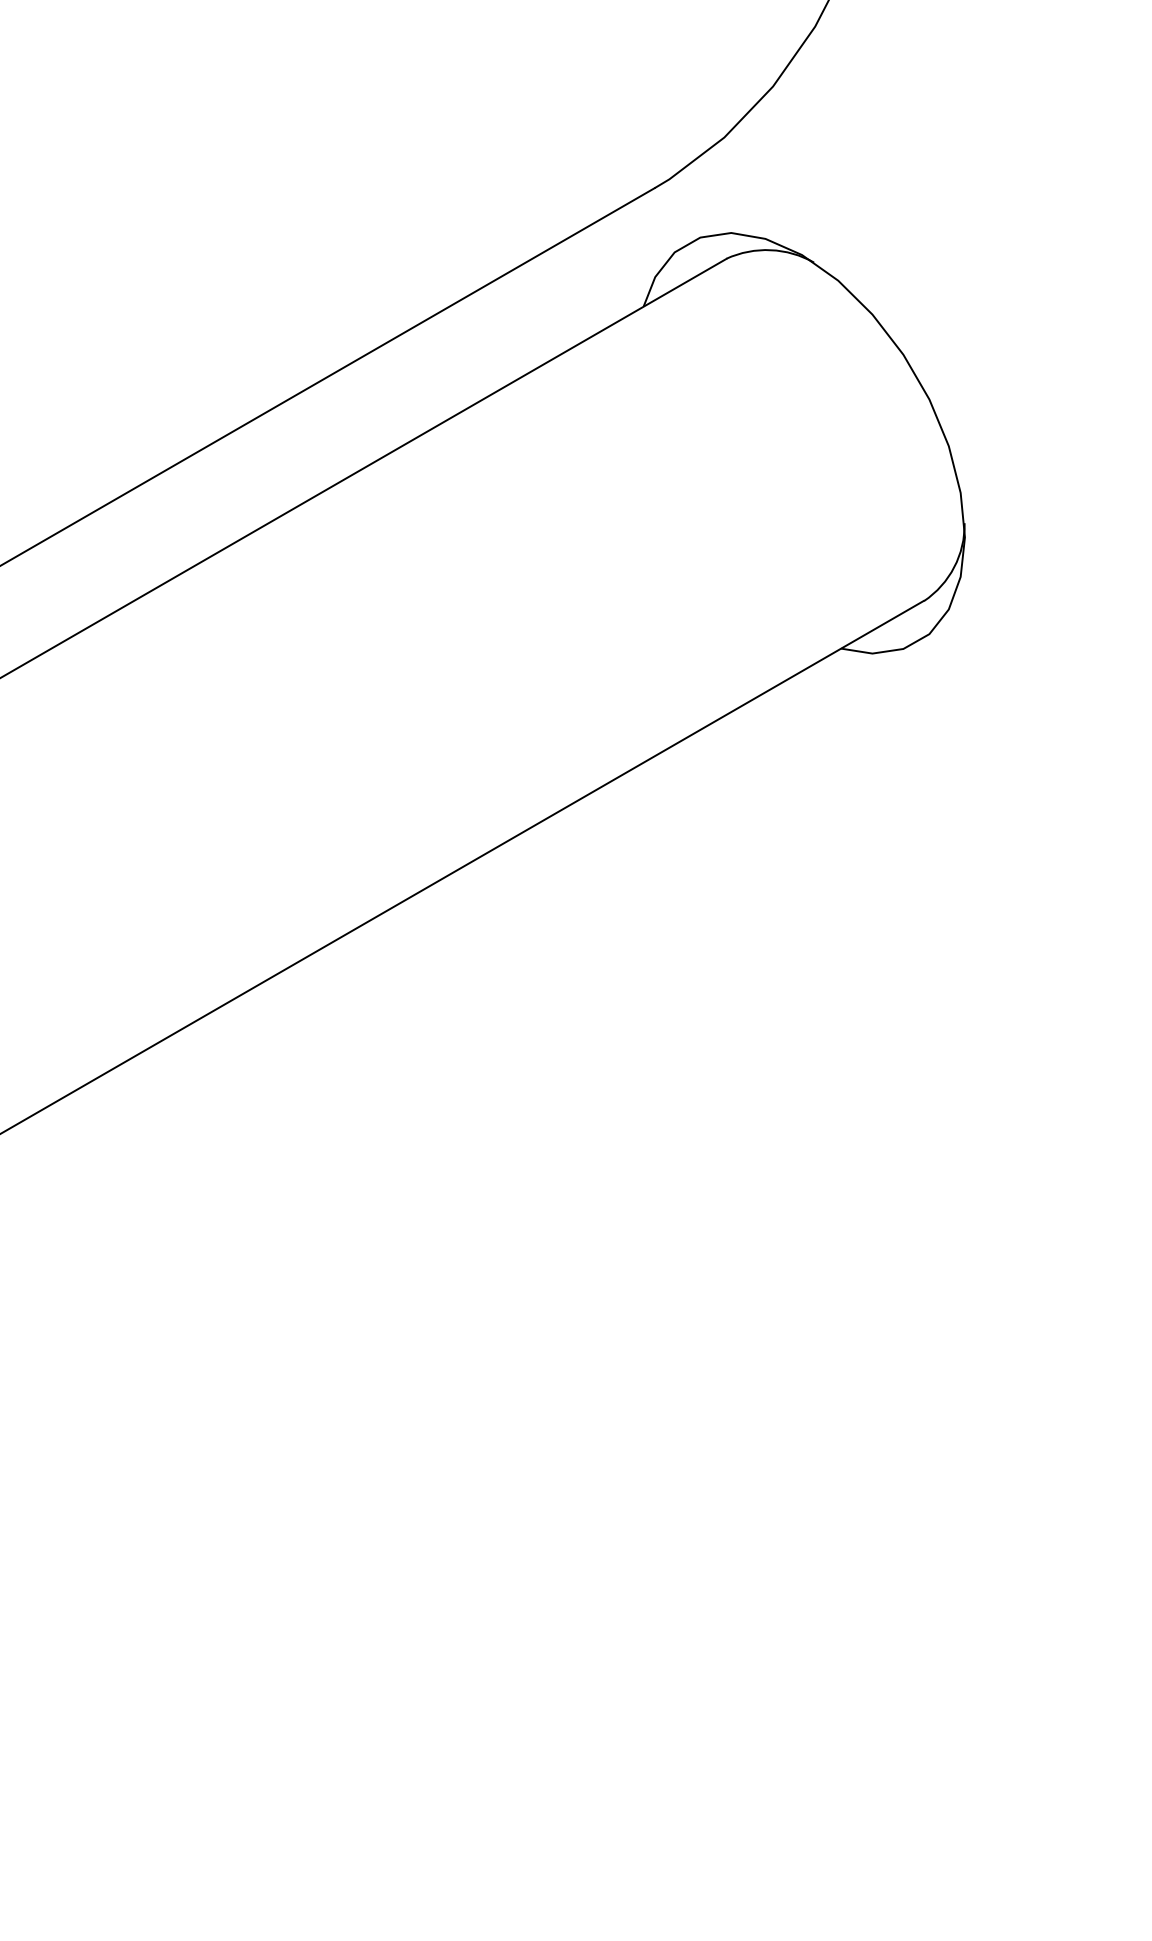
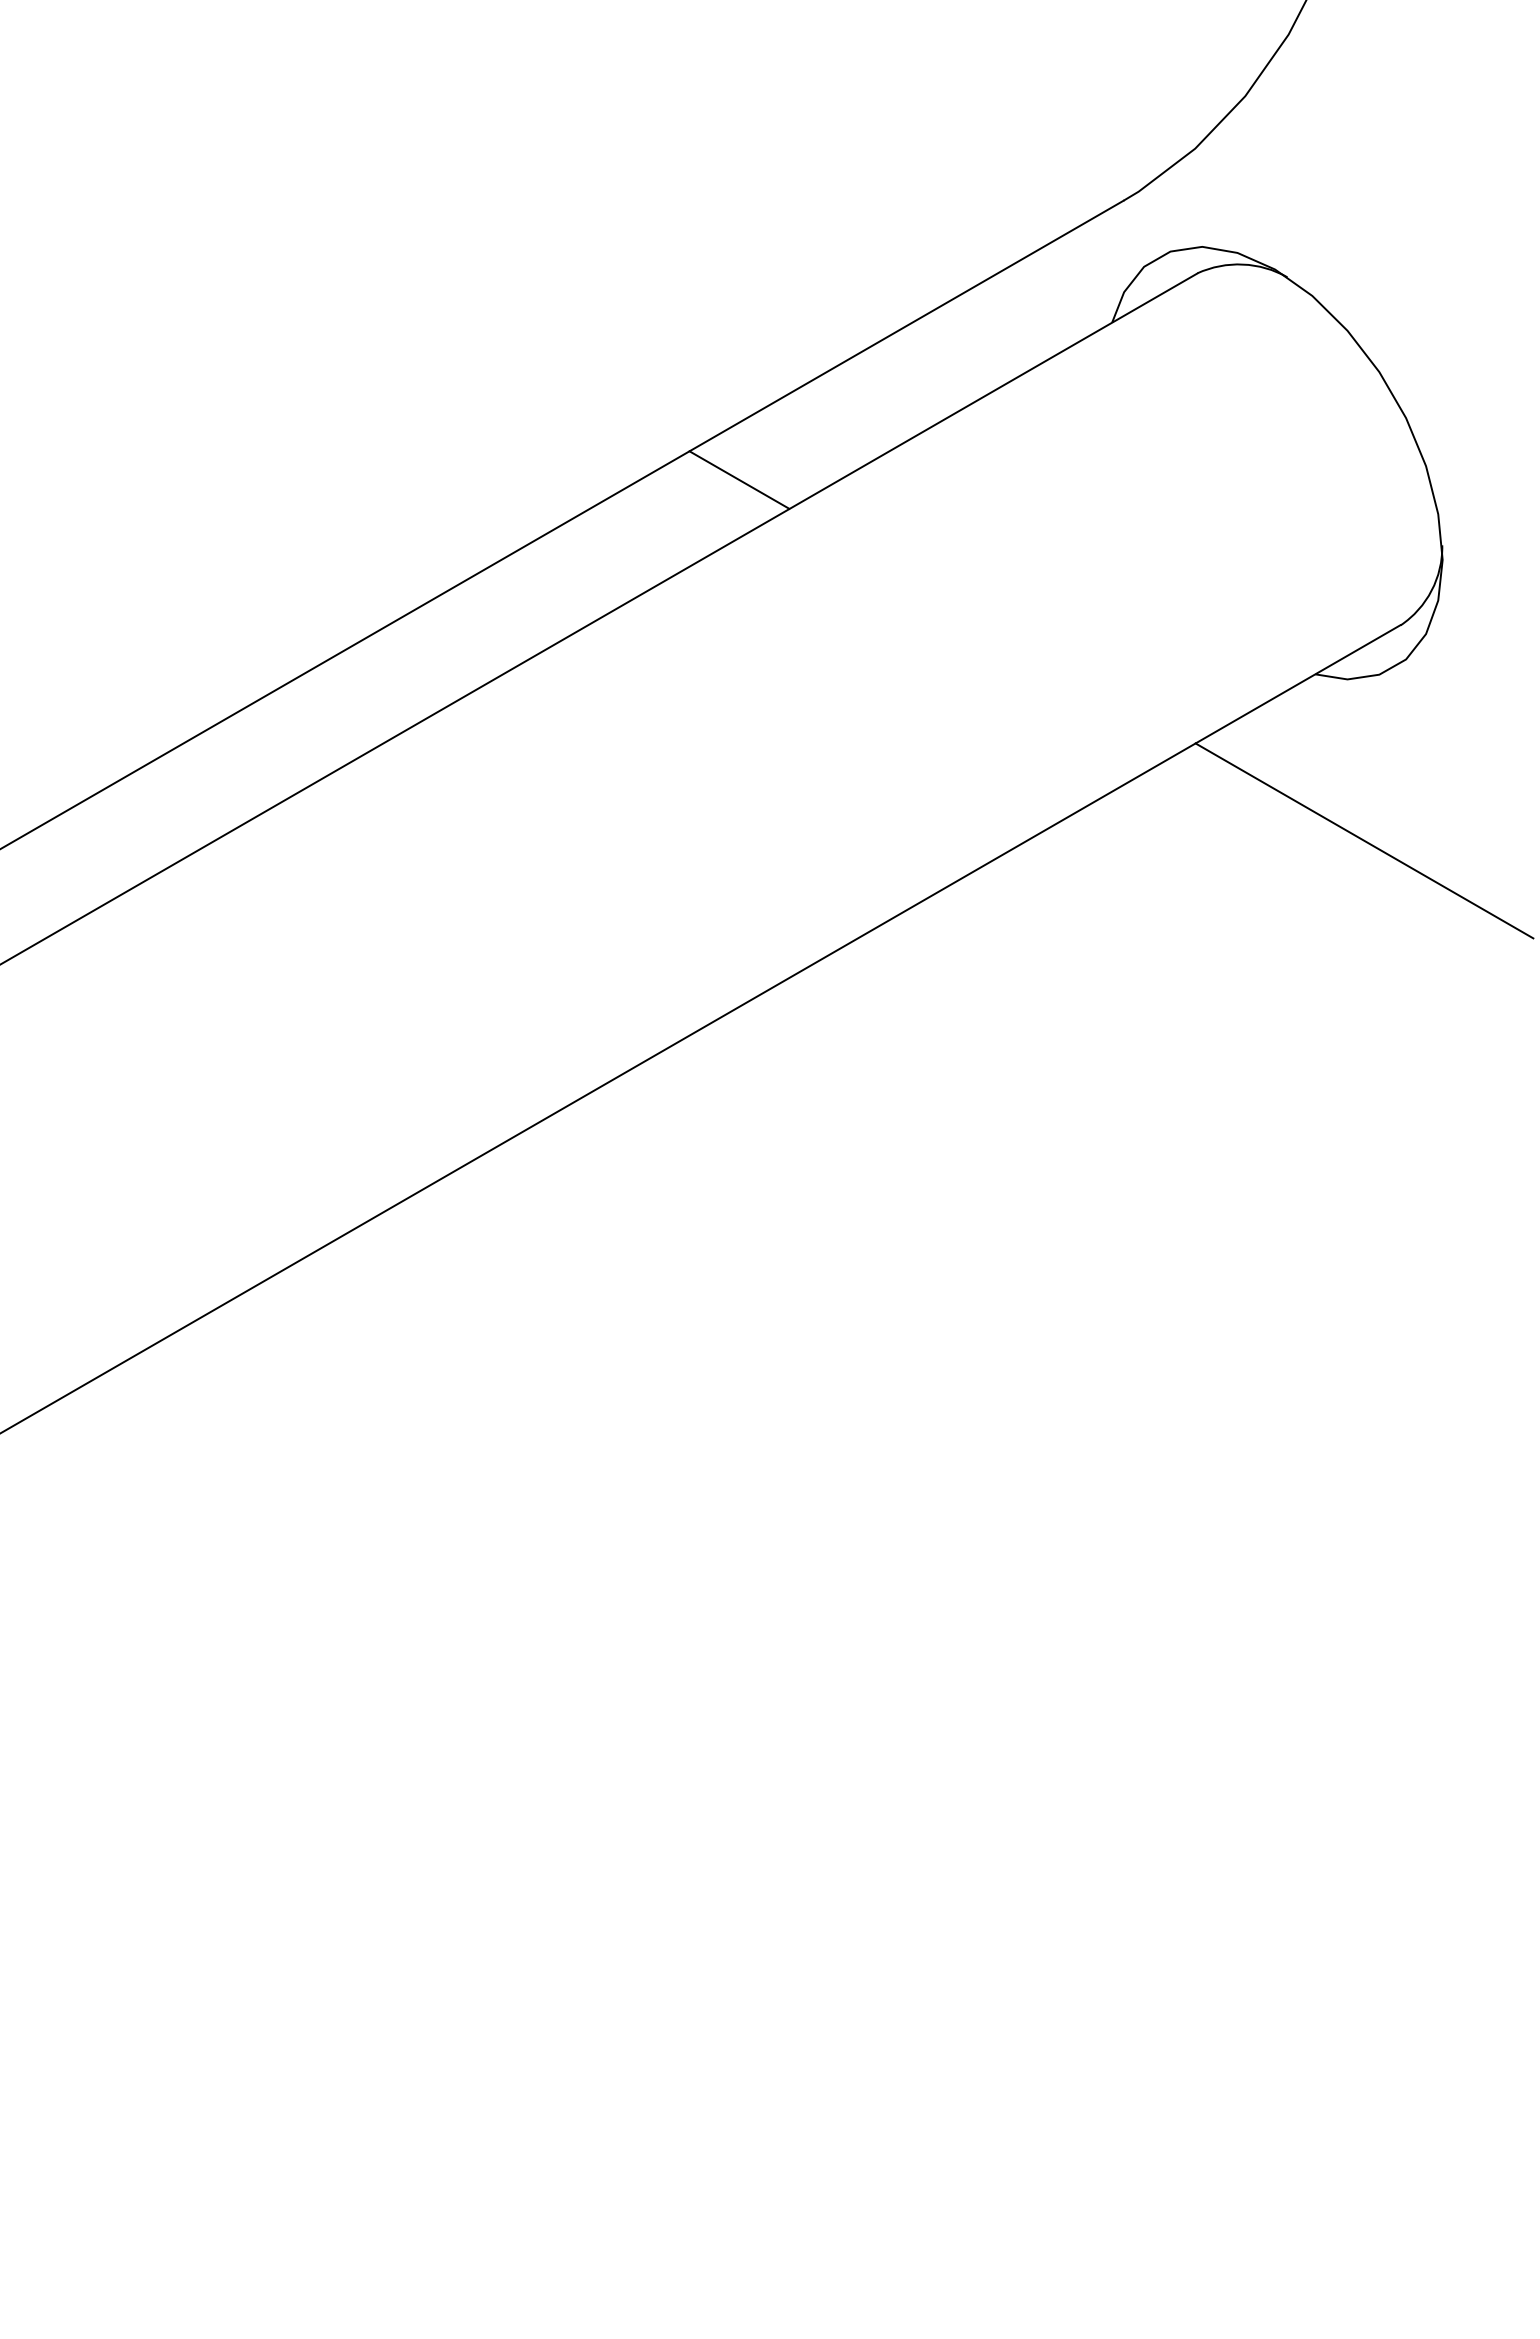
line: (281, 459) -> (739, 479), added
line: (888, 810) -> (1364, 840), added

